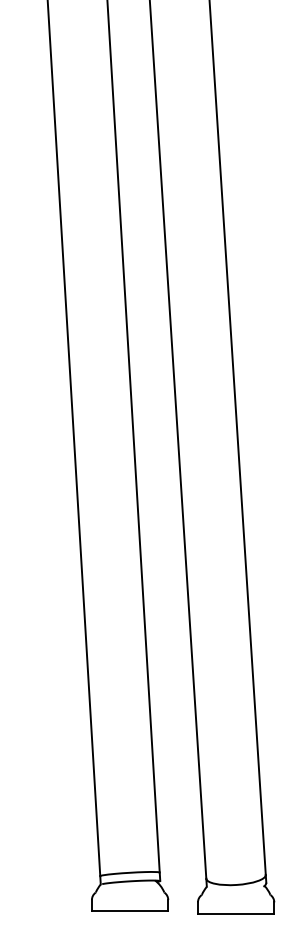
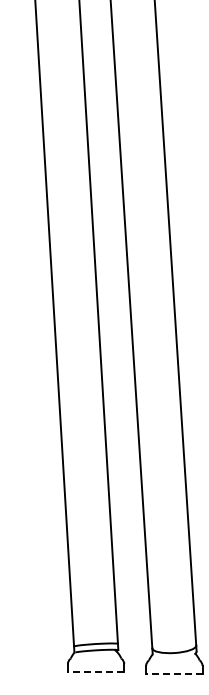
line: (129, 911) -> (95, 672), solid -> dashed
line: (234, 914) -> (173, 674), solid -> dashed

